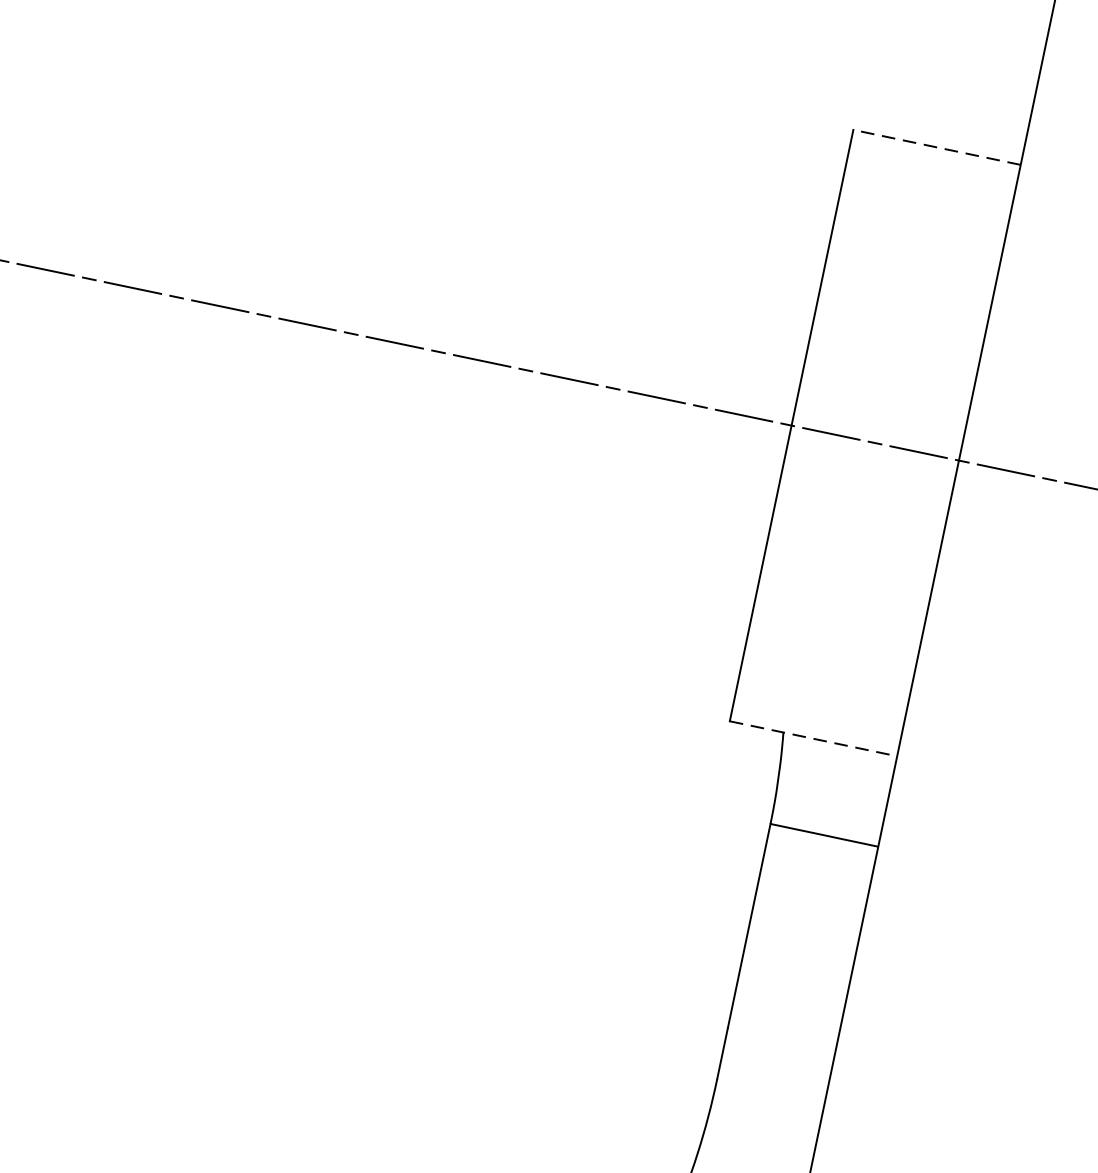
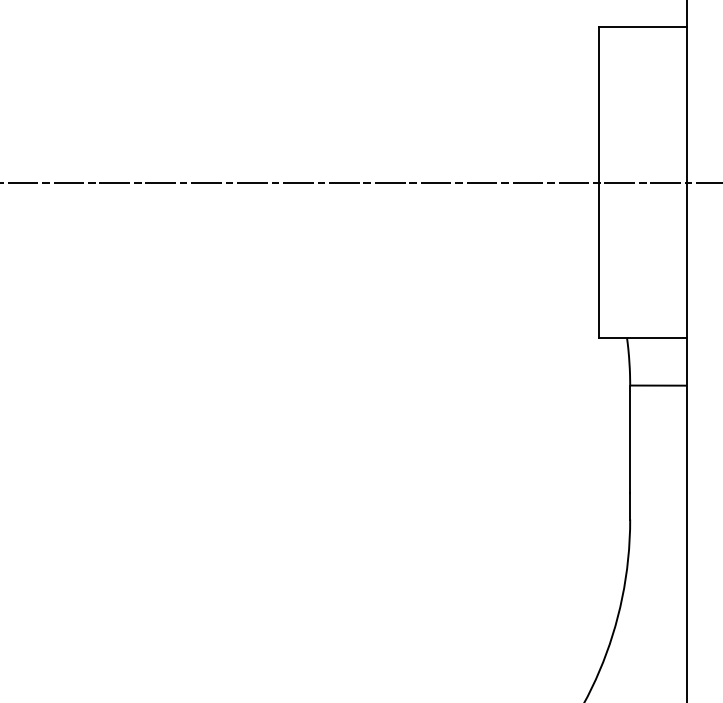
line: (936, 148) -> (642, 27), dashed -> solid
line: (814, 739) -> (643, 338), dashed -> solid

